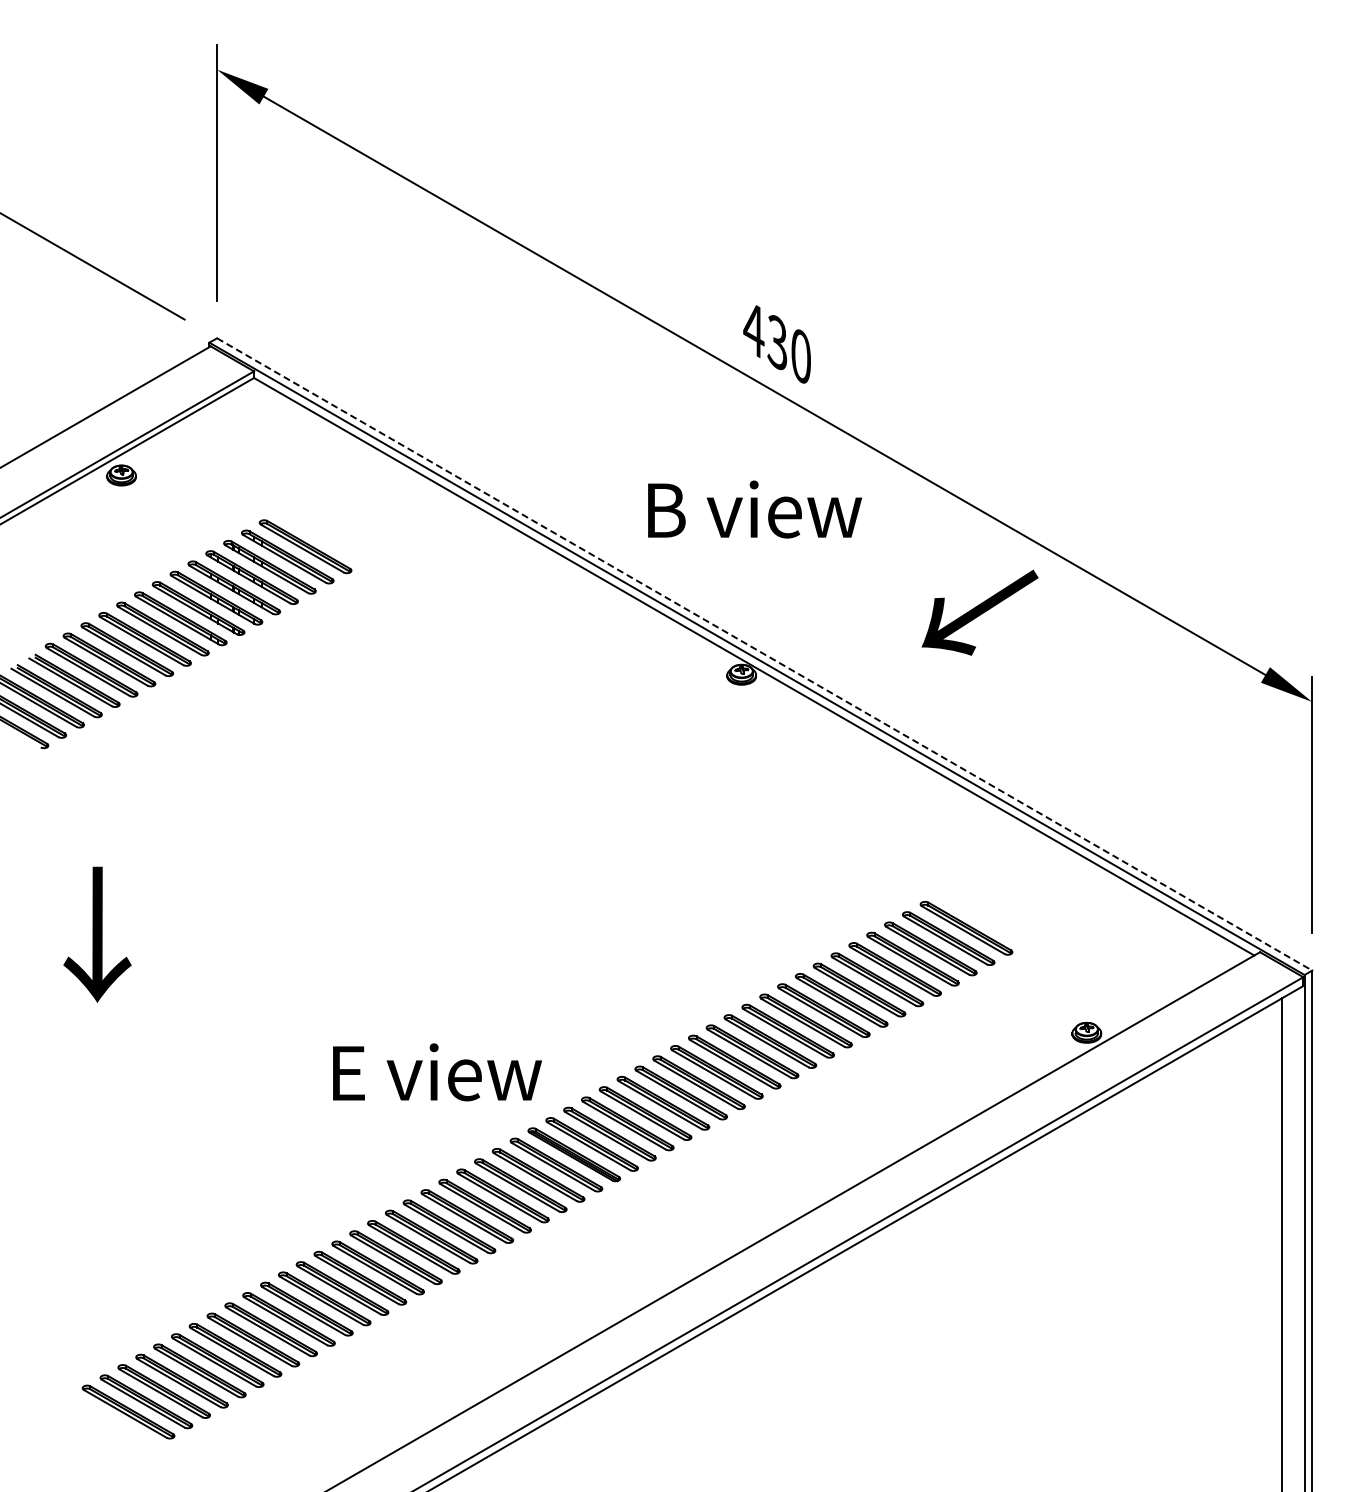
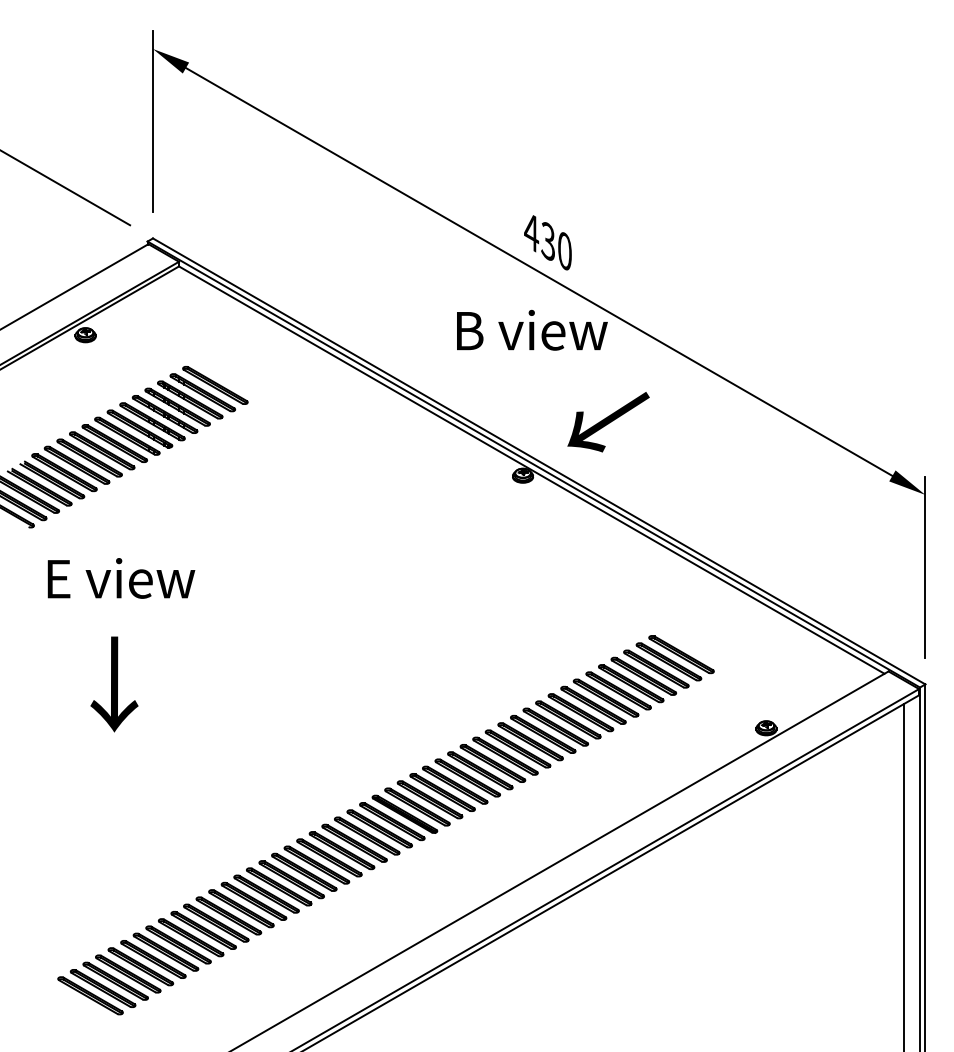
text: (754, 509) -> (532, 330), moved
text: (979, 612) -> (608, 421), moved
line: (765, 654) -> (539, 461), dashed -> solid
text: (97, 934) -> (114, 684), moved
text: (437, 1072) -> (121, 578), moved

